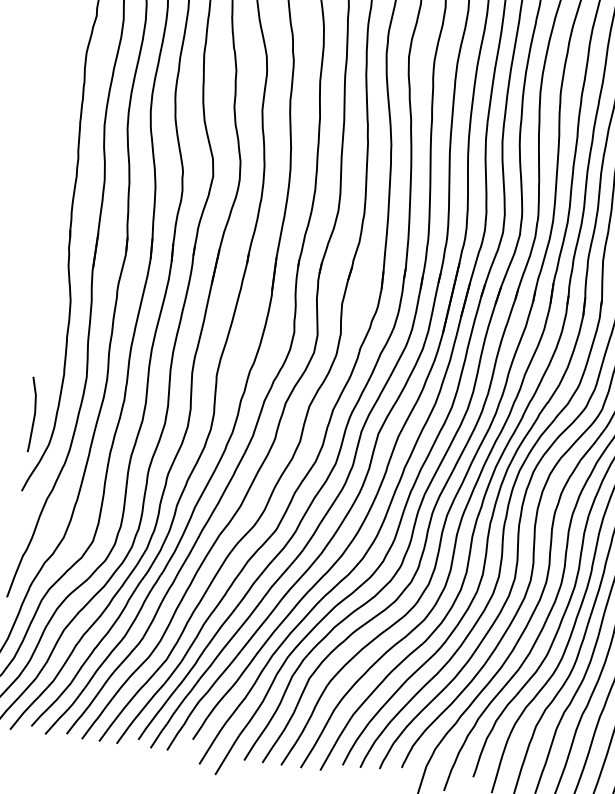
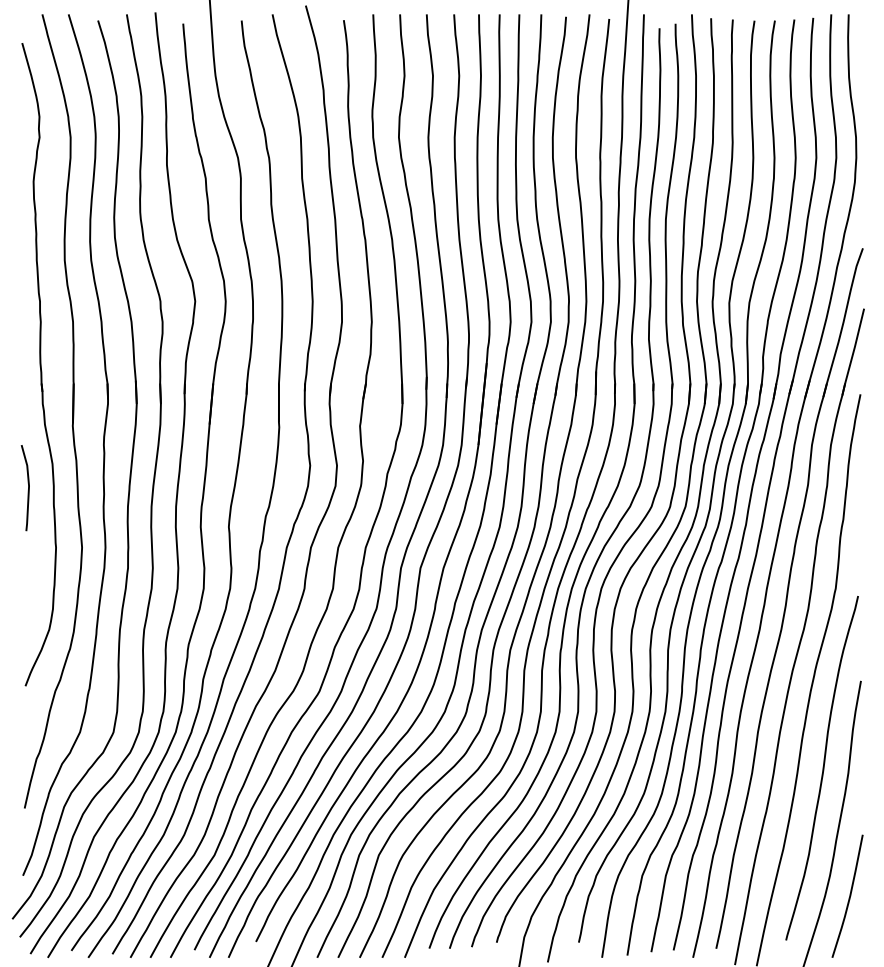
line: (34, 415) -> (28, 488), moved

